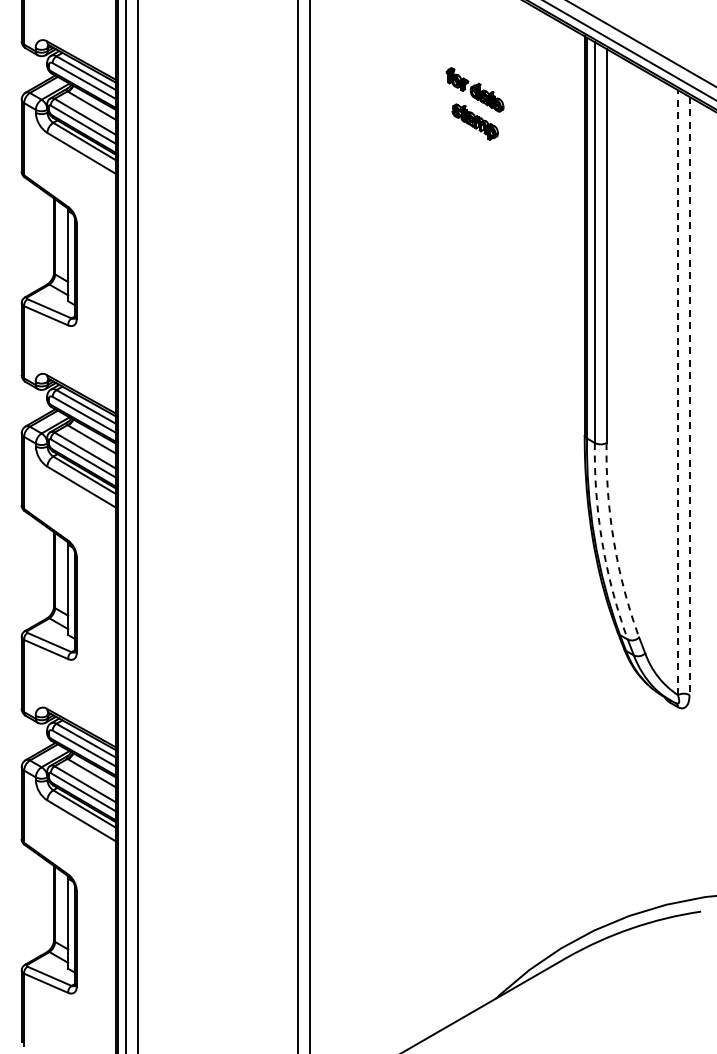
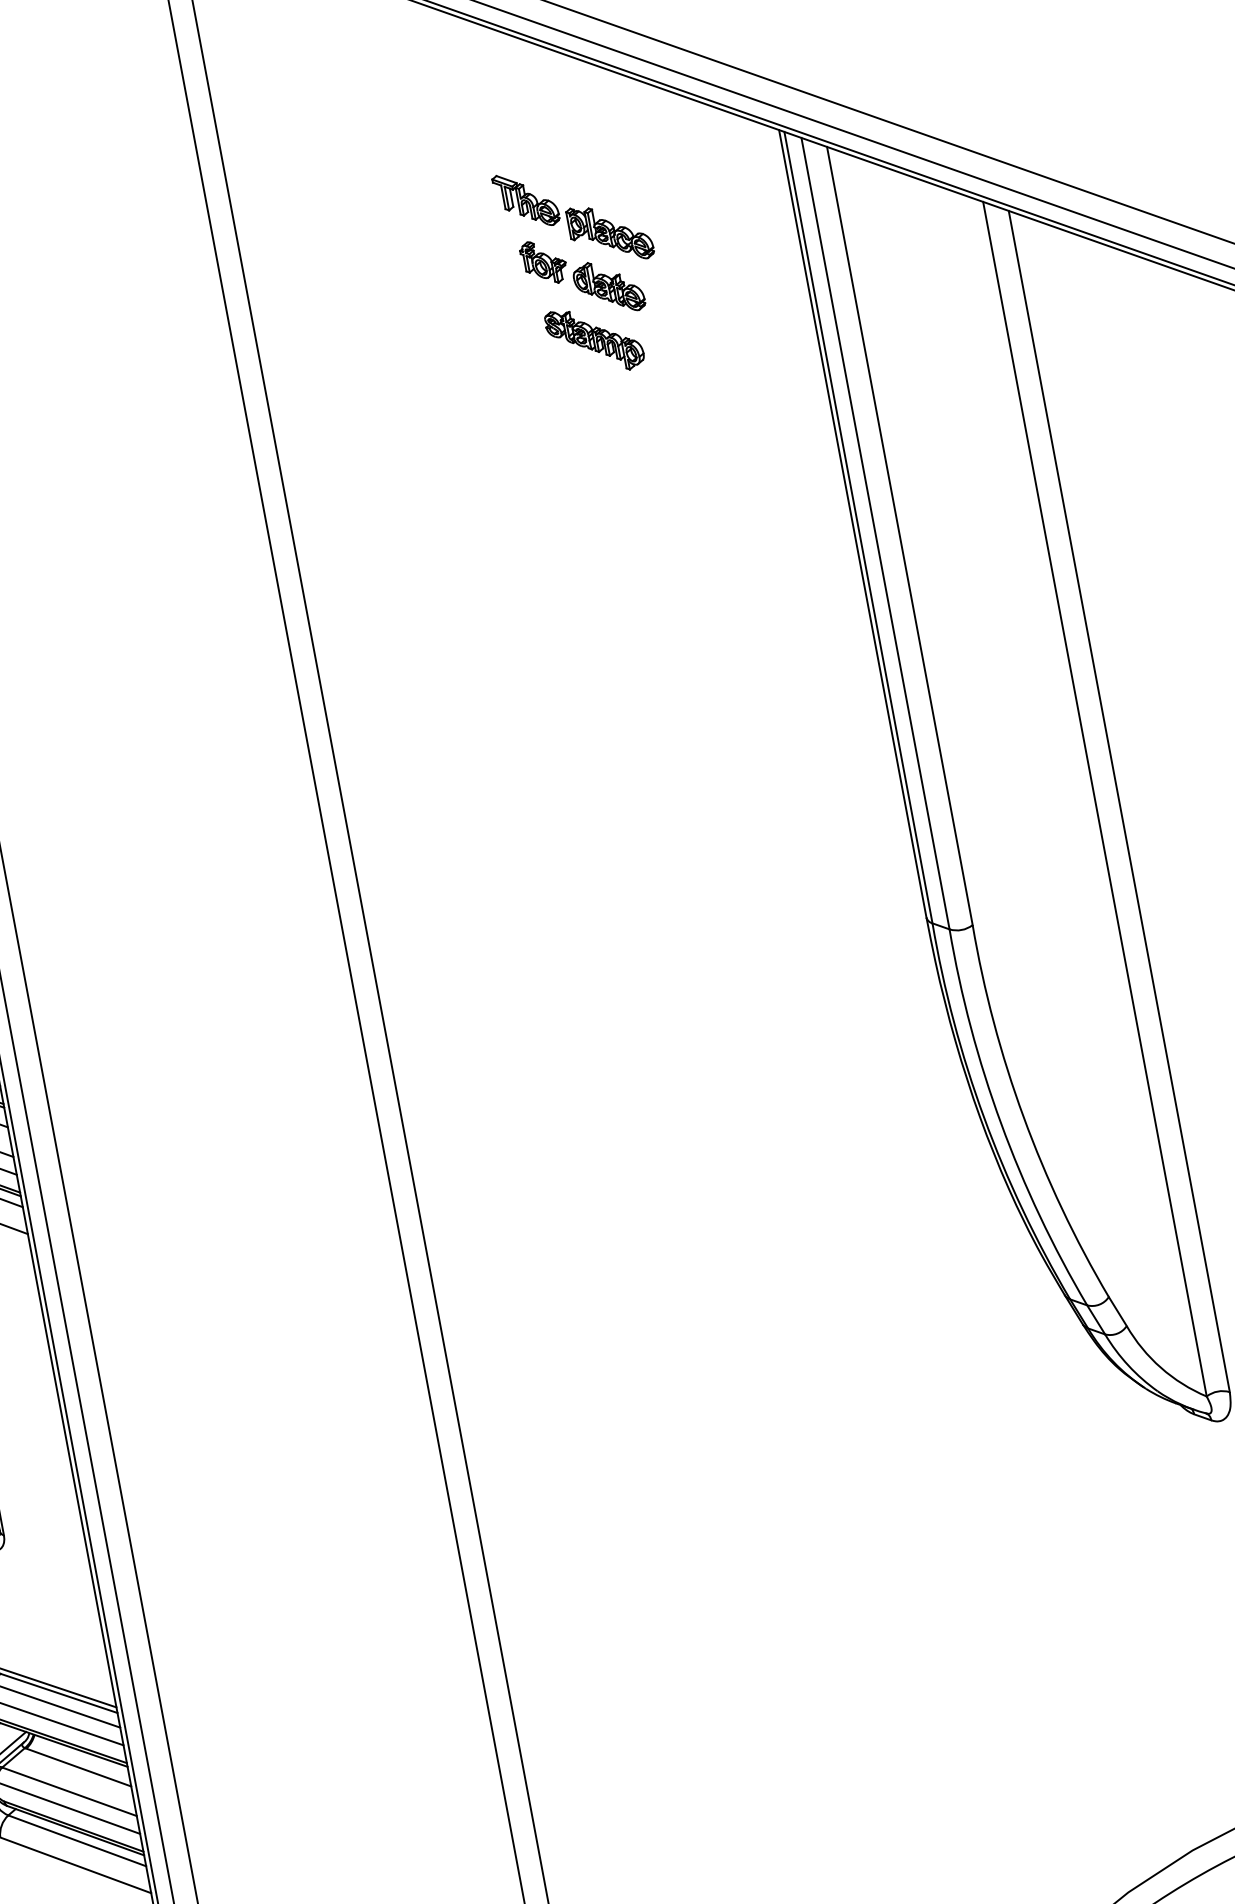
part: (475, 59) -> (572, 216), added
line: (677, 392) -> (1094, 799), dashed -> solid
line: (689, 396) -> (1119, 802), dashed -> solid
arc: (613, 541) -> (1022, 1116), dashed -> solid
arc: (602, 542) -> (1001, 1123), dashed -> solid

